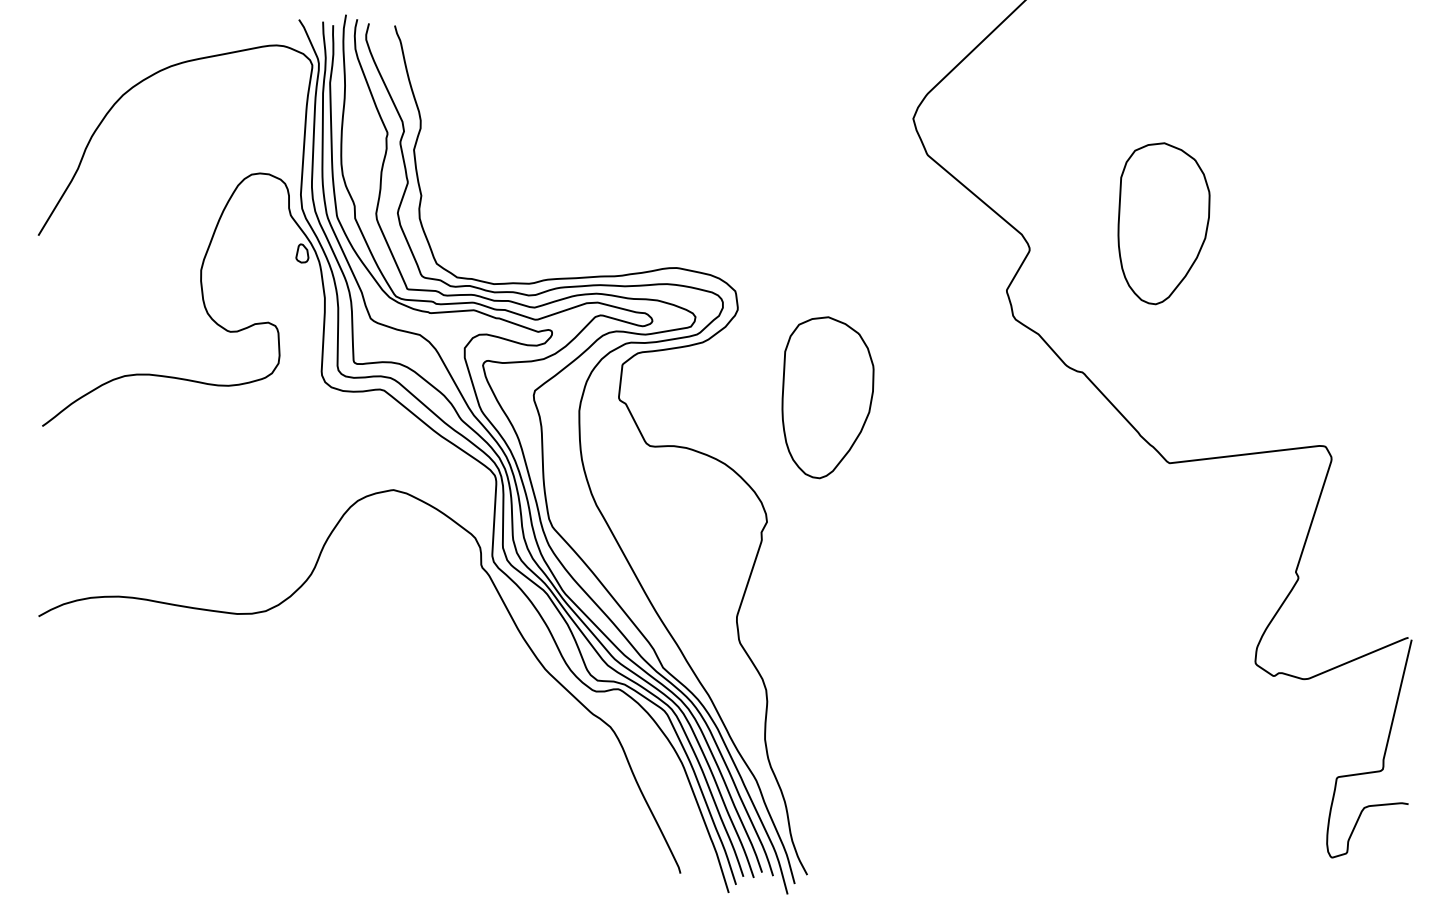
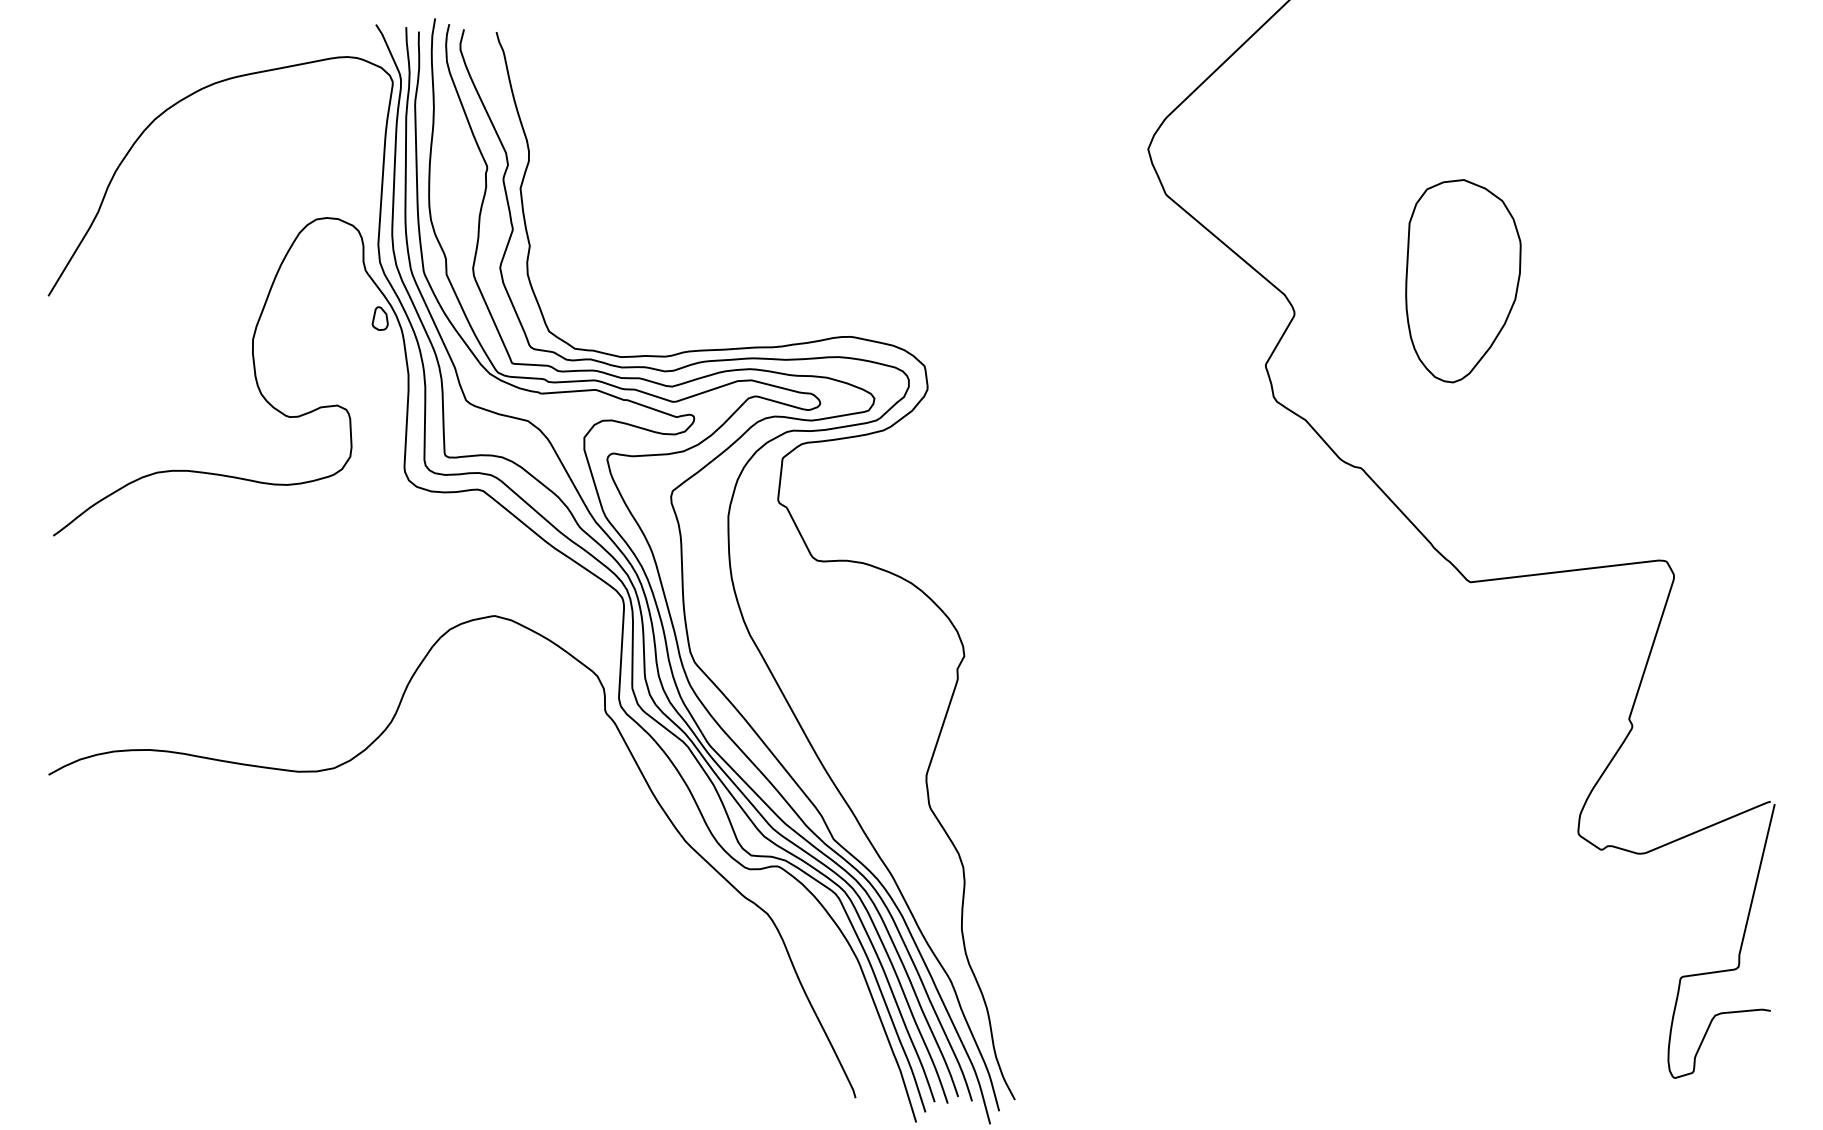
part: (827, 397) -> (1040, 499), removed

